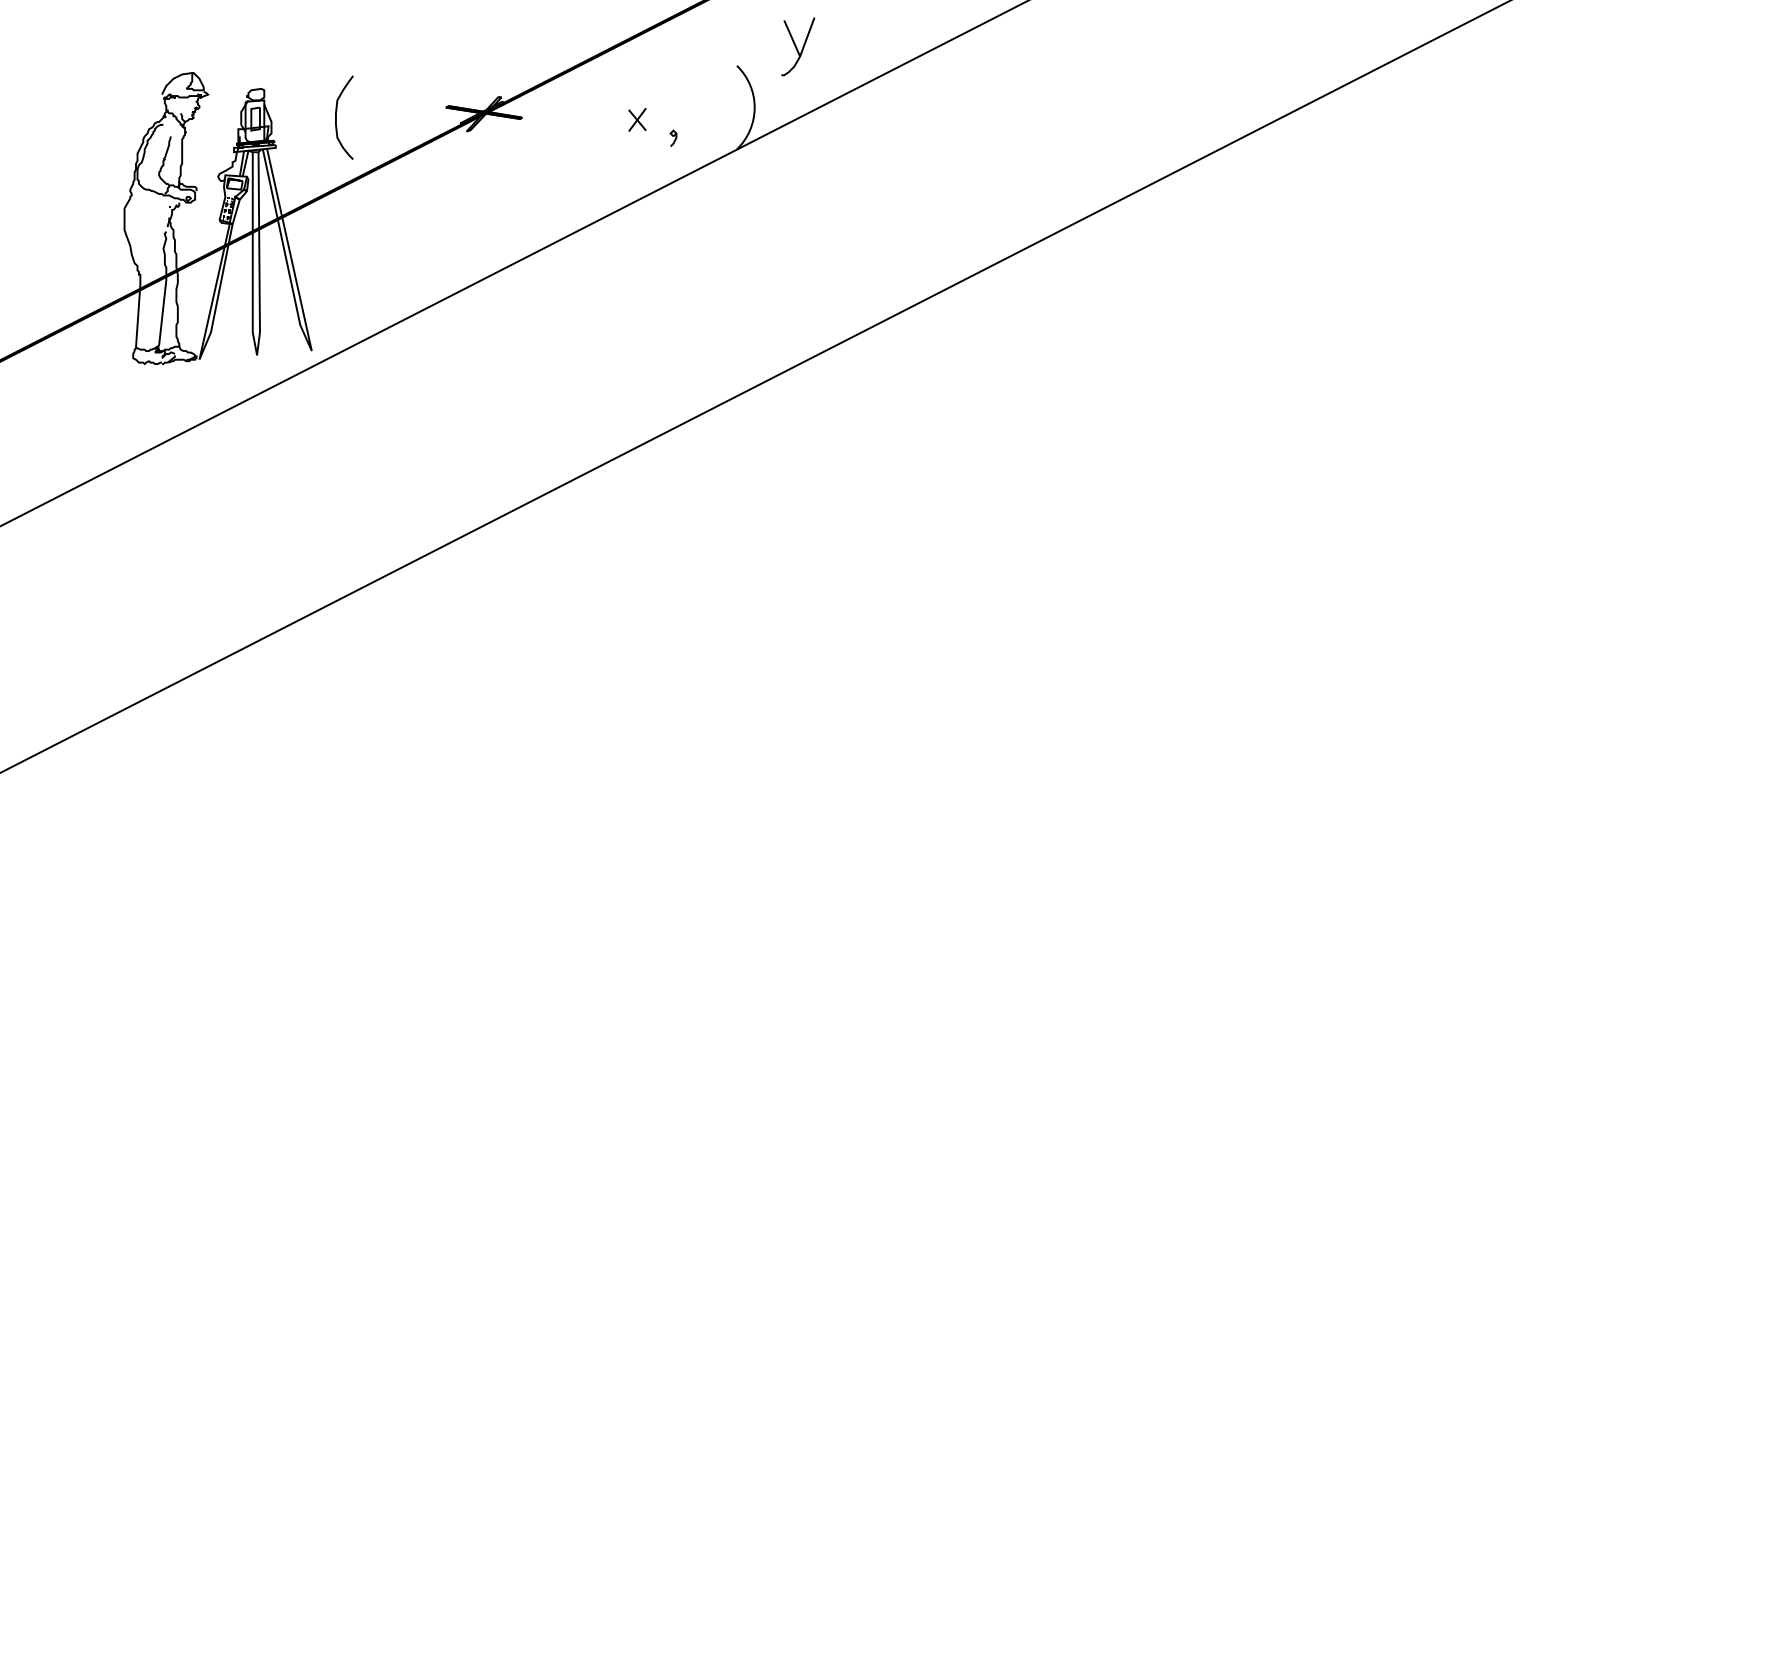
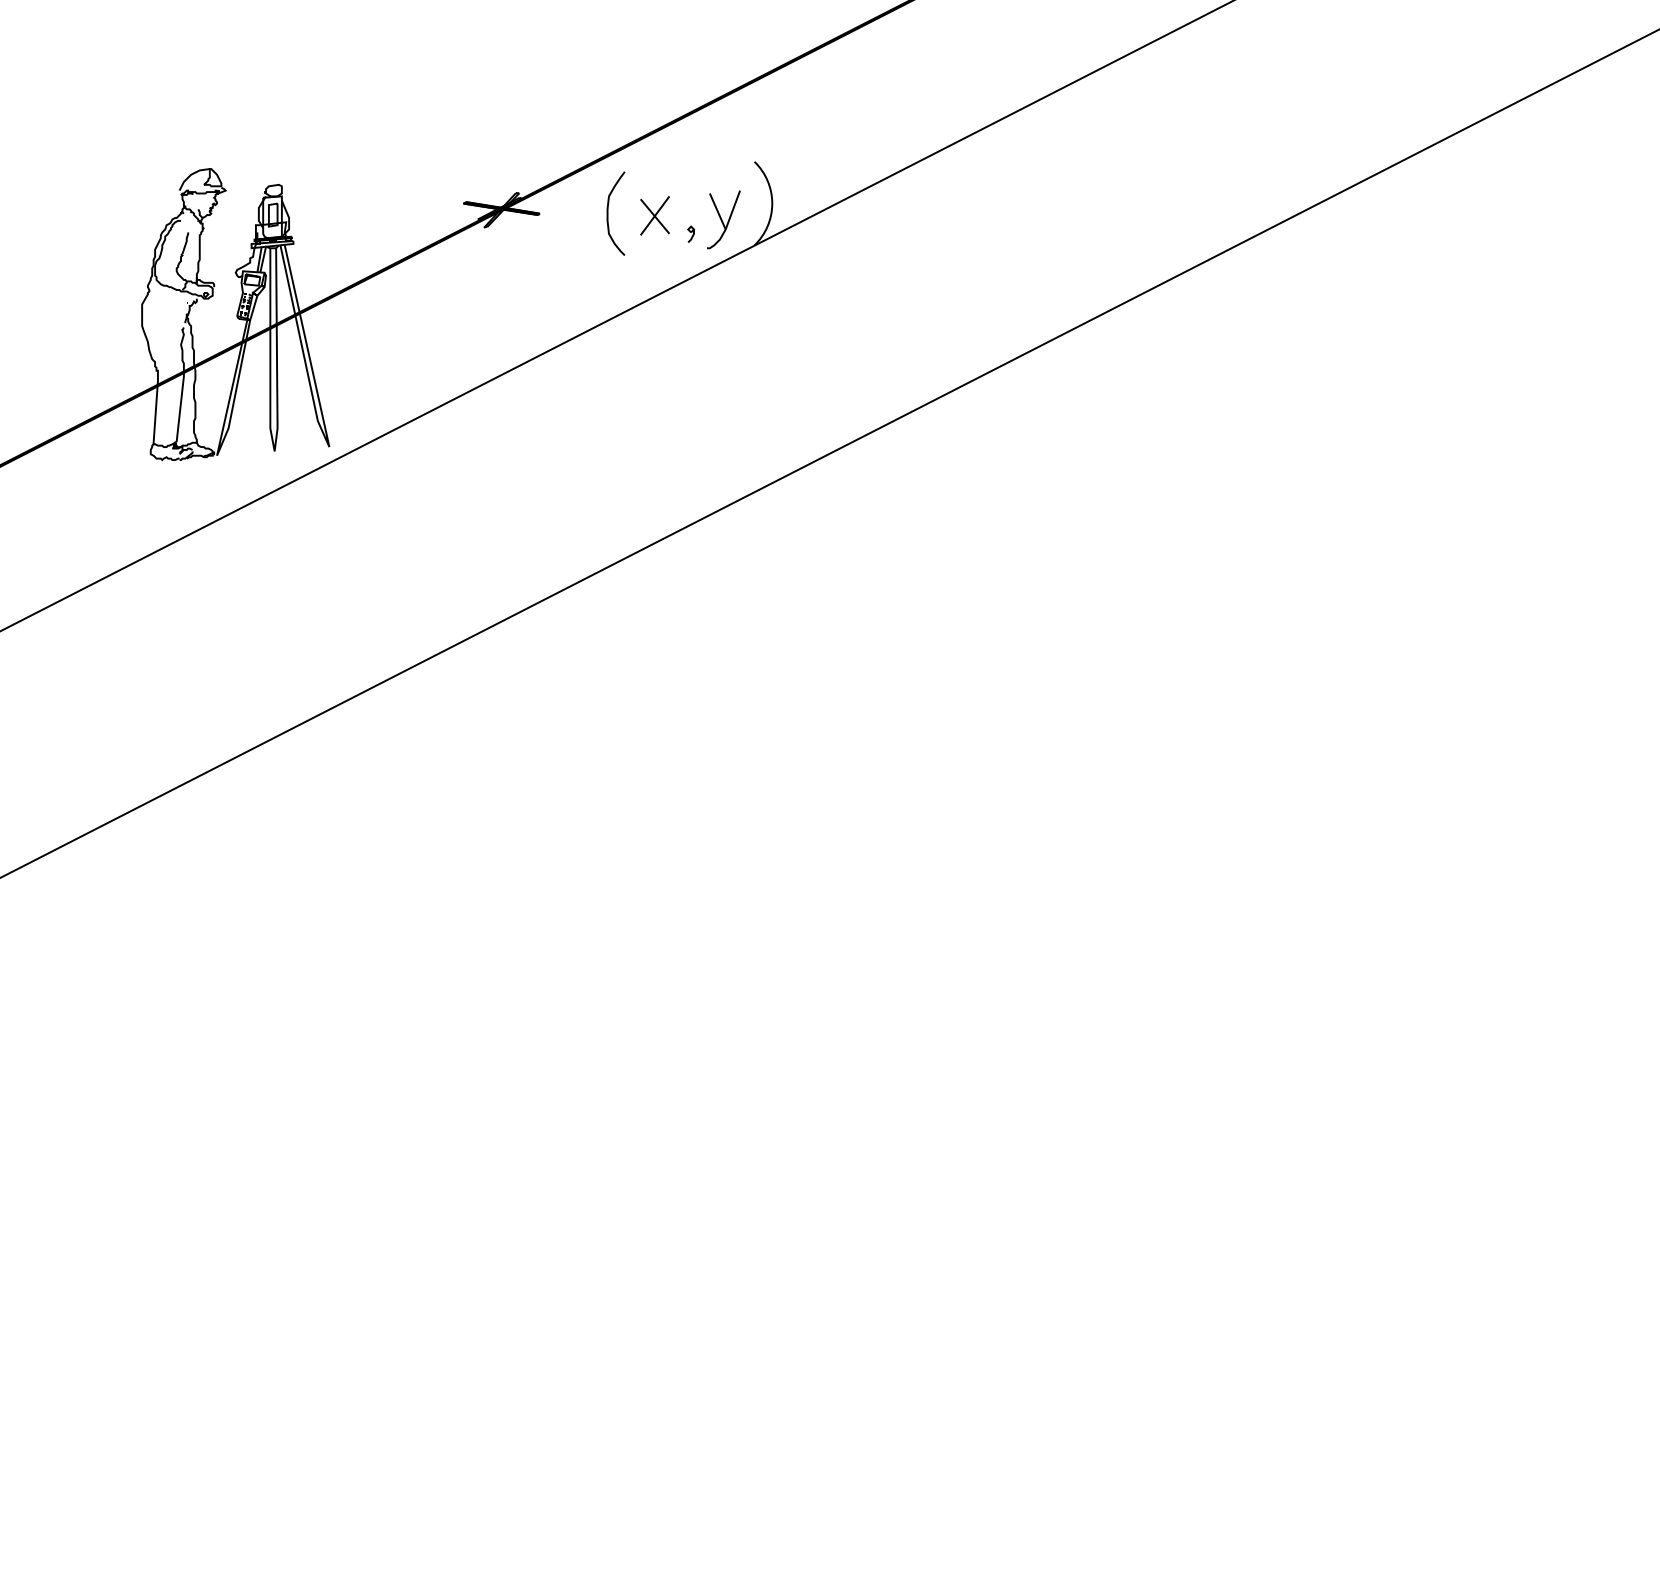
part: (798, 46) -> (724, 219), moved
curve: (336, 117) -> (608, 213), moved
part: (637, 119) -> (655, 215), size x1.67

